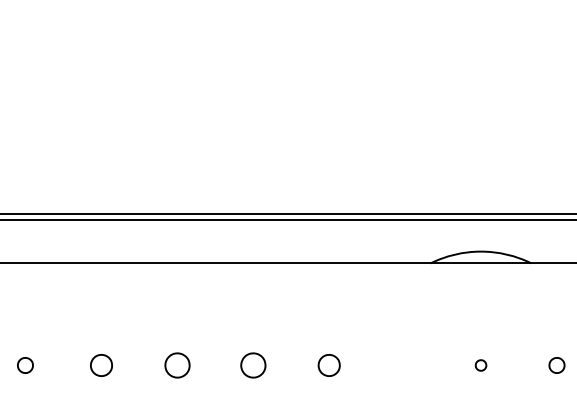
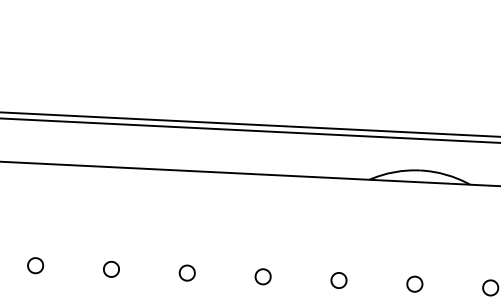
part: (100, 365) -> (34, 265), size x0.71
part: (176, 365) -> (110, 269), size x0.62
part: (252, 365) -> (186, 273), size x0.62
part: (328, 365) -> (262, 276), size x0.71
part: (404, 365) -> (338, 280), added
part: (480, 365) -> (414, 284), size x1.43

